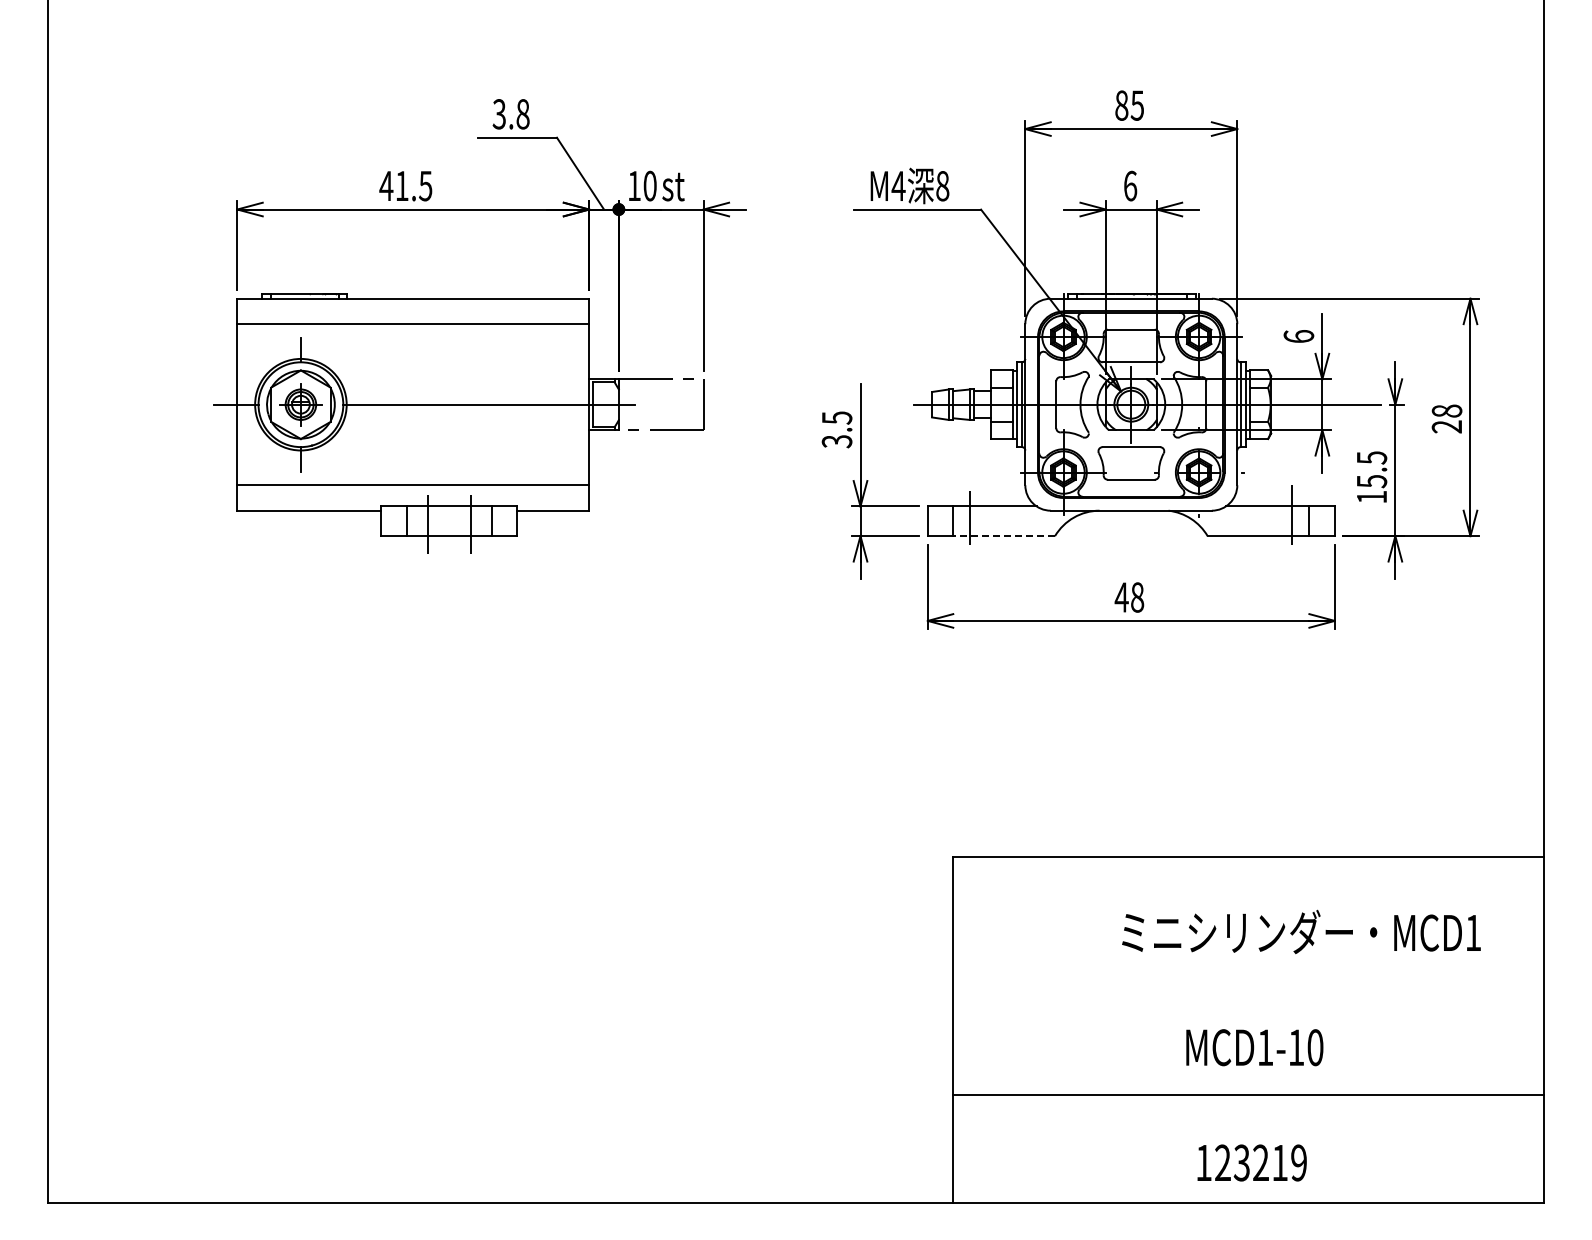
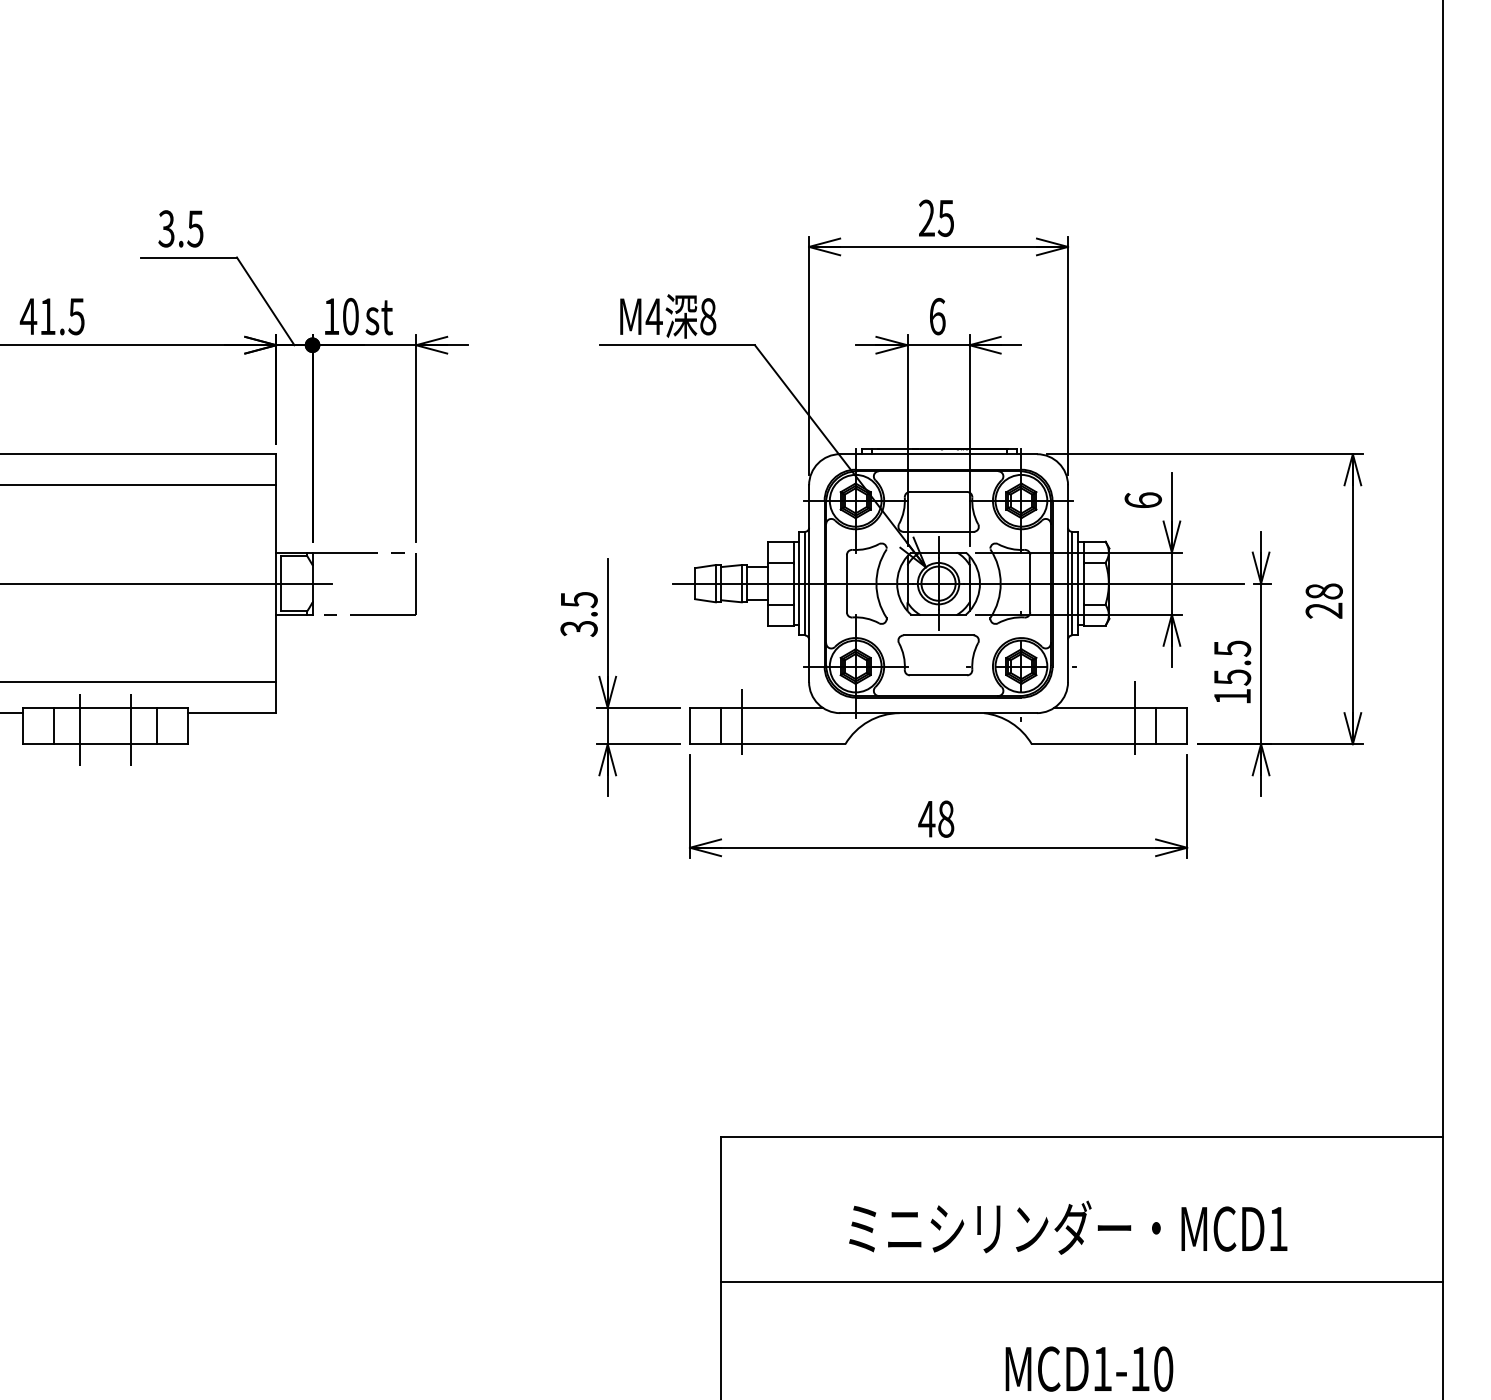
text: (1121, 105) -> (926, 218), 85 -> 25
text: (522, 114) -> (194, 229), 3.8 -> 3.5
line: (1004, 536) -> (783, 744), dashed -> solid
text: (1301, 931) -> (1068, 1227), moved
line: (1248, 976) -> (1081, 1282), added

